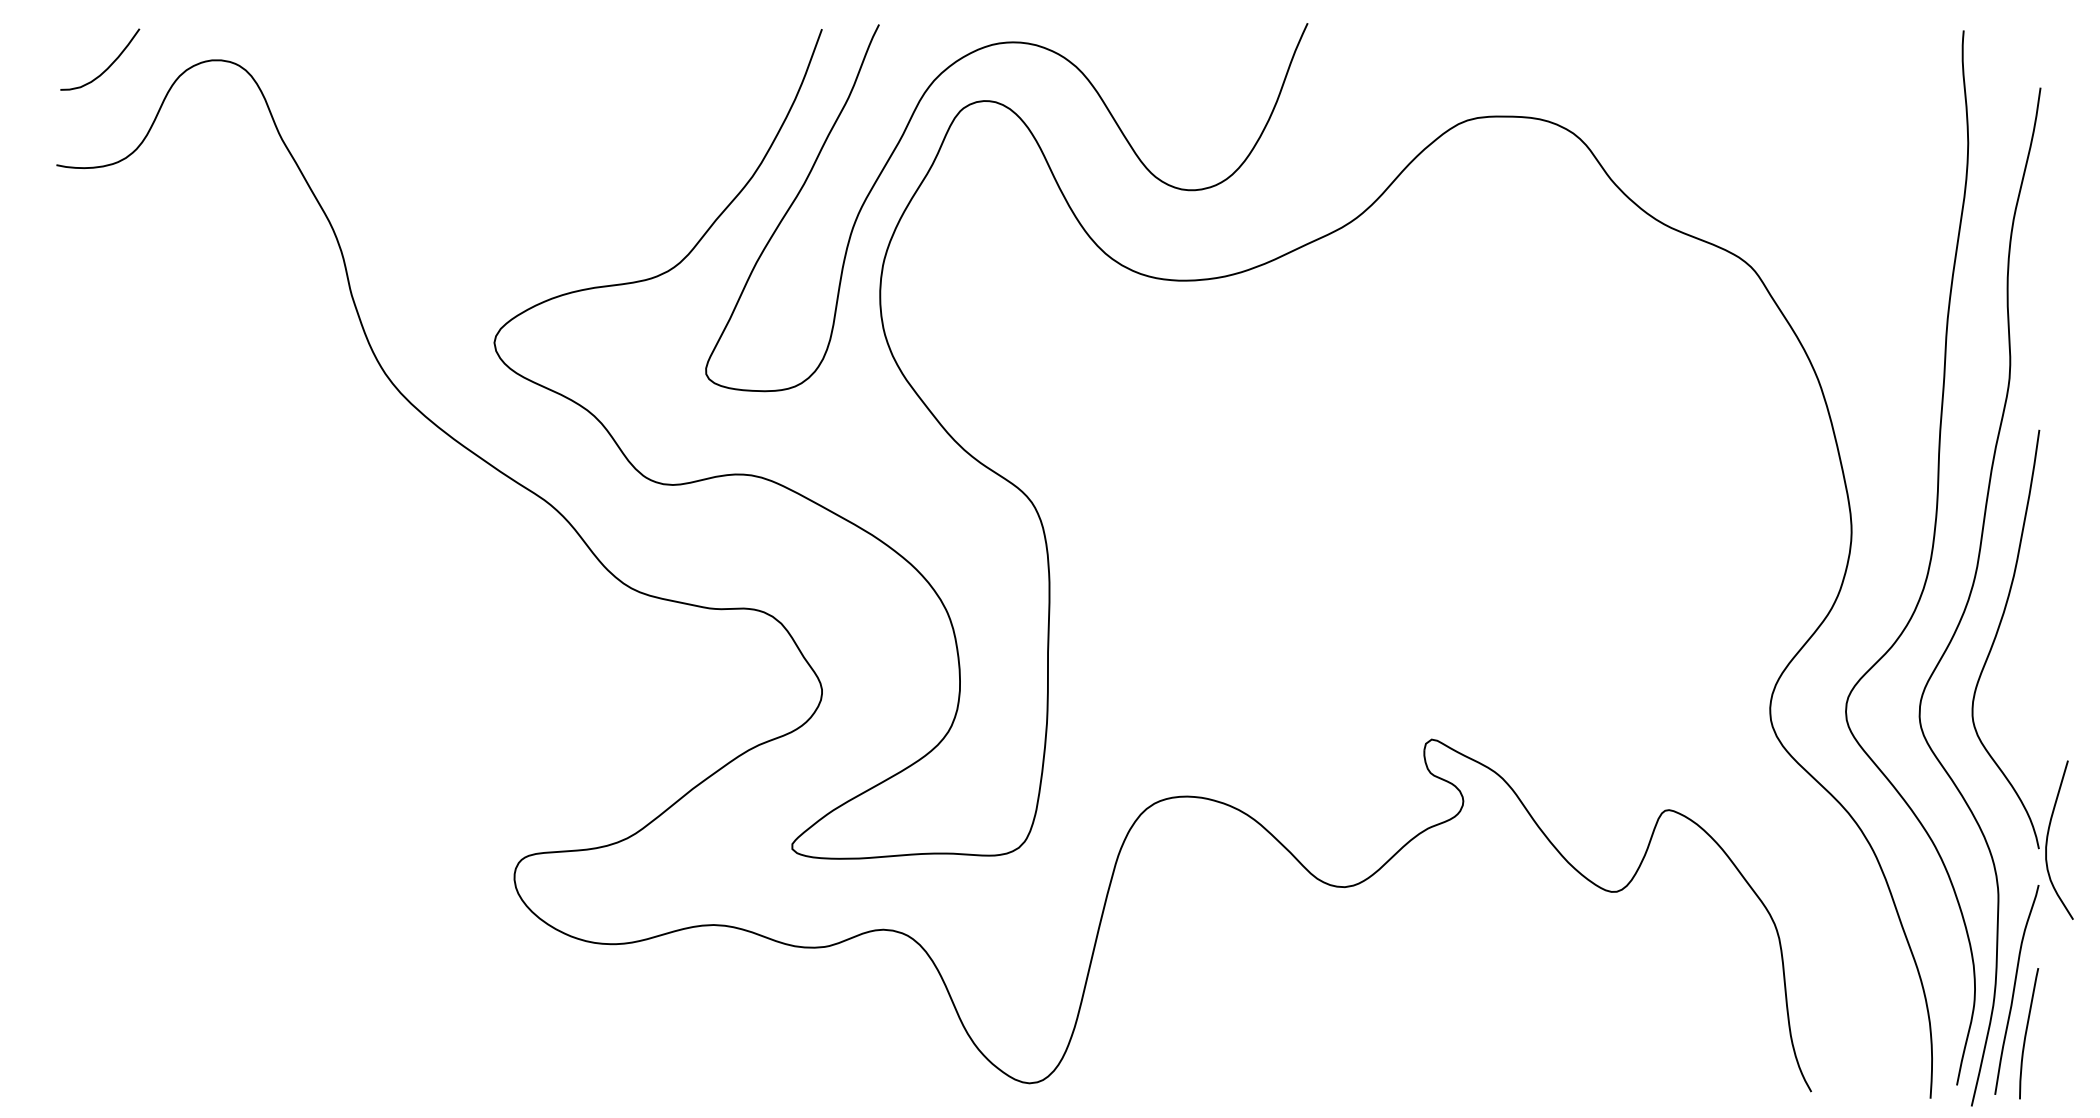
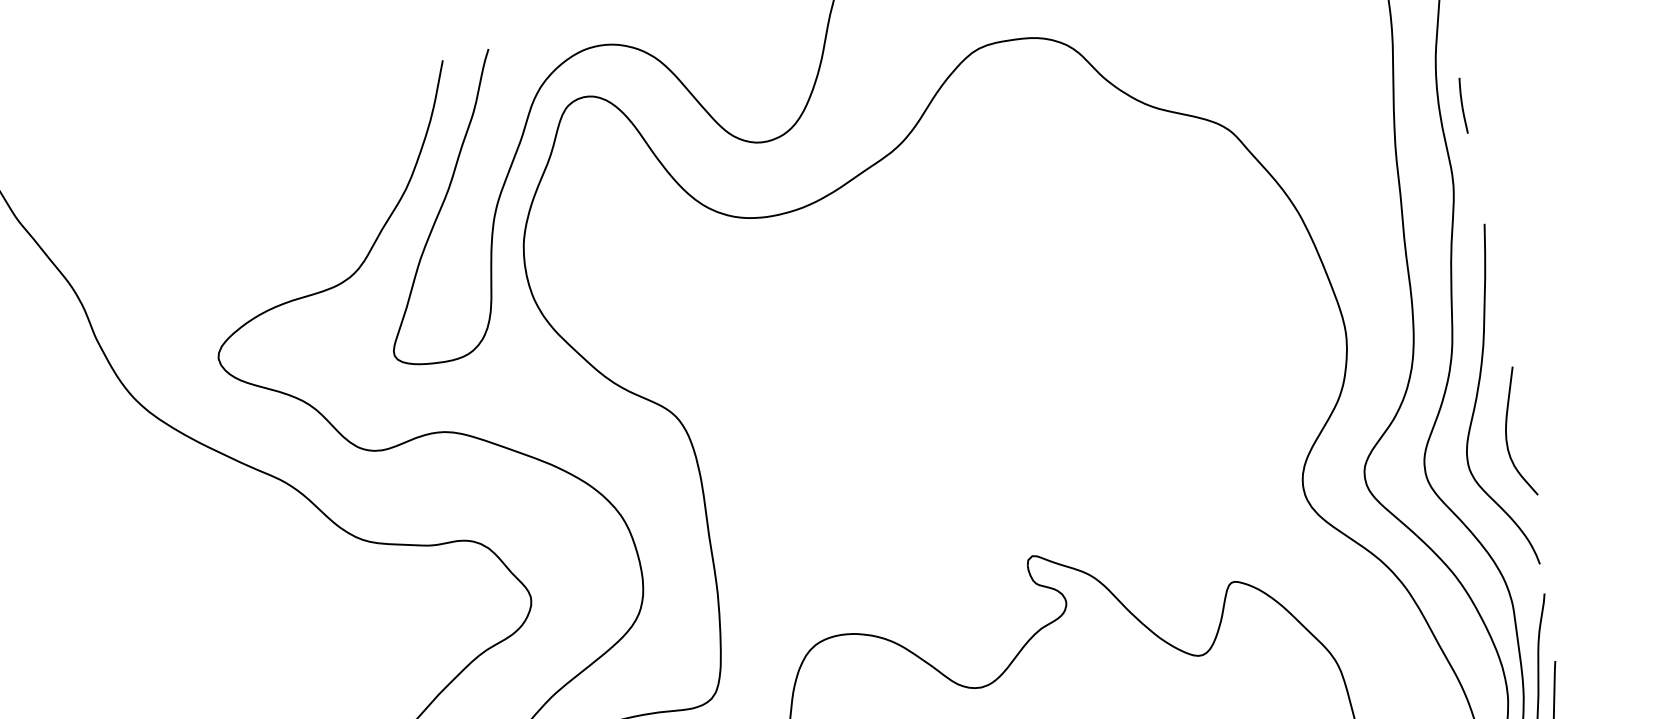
curve: (2036, 283) -> (1462, 105), added
curve: (2048, 837) -> (1507, 431), moved

